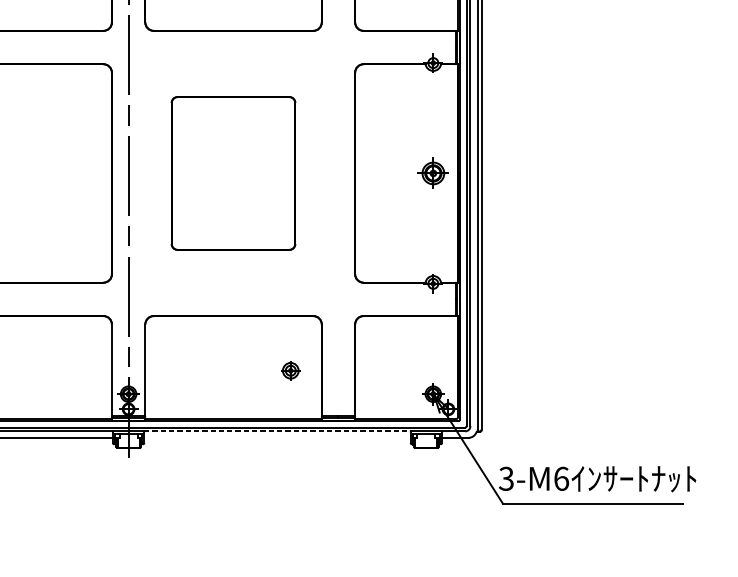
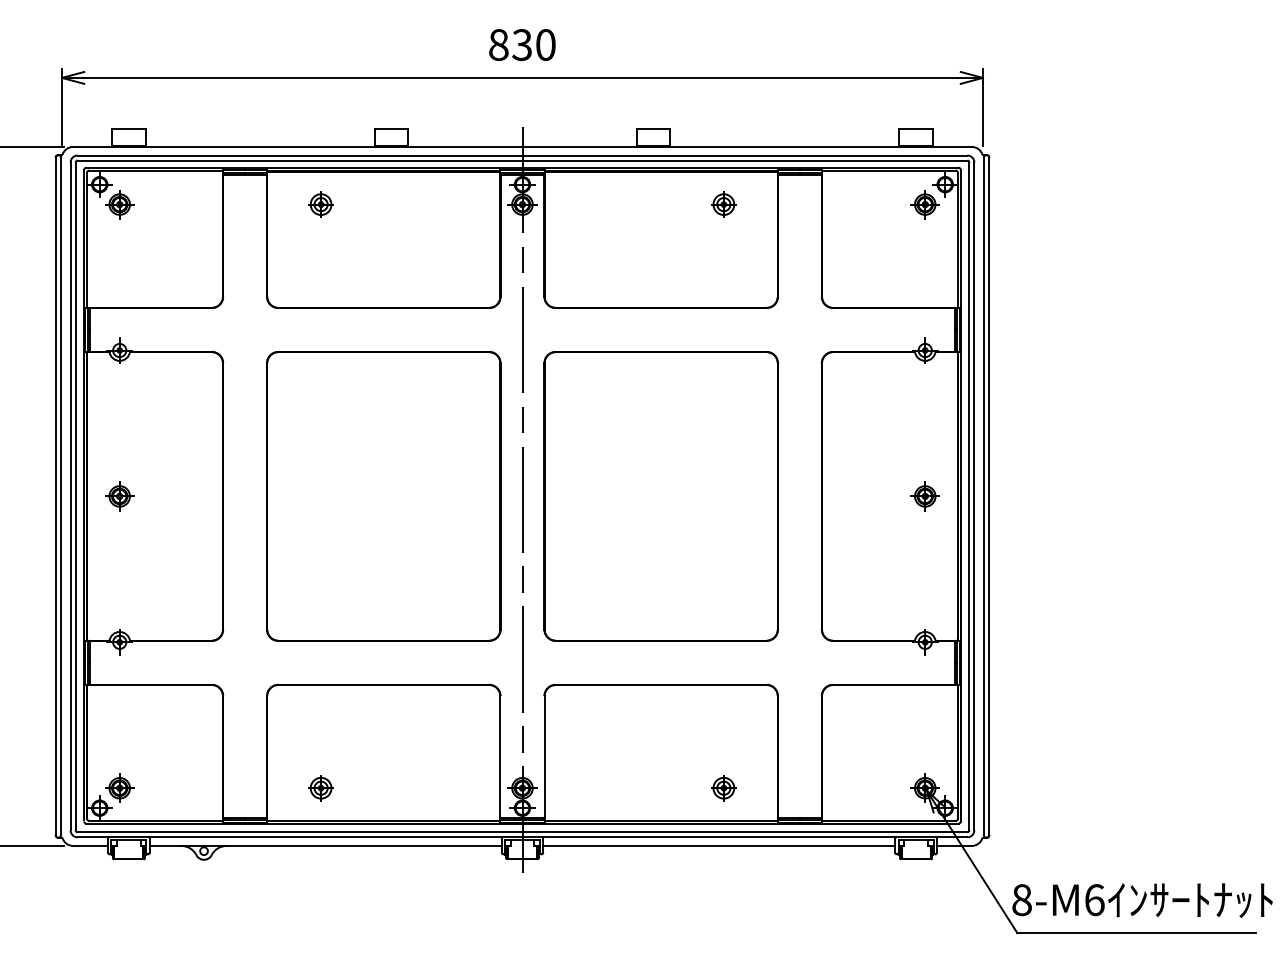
part: (233, 173) -> (660, 496), size x1.43
part: (432, 173) -> (924, 496), size x0.71
part: (290, 370) -> (723, 788), moved
line: (277, 431) -> (719, 837), dashed -> solid
line: (277, 437) -> (719, 845), added
text: (506, 479) -> (1021, 900), 3-M6 -> 8-M6

